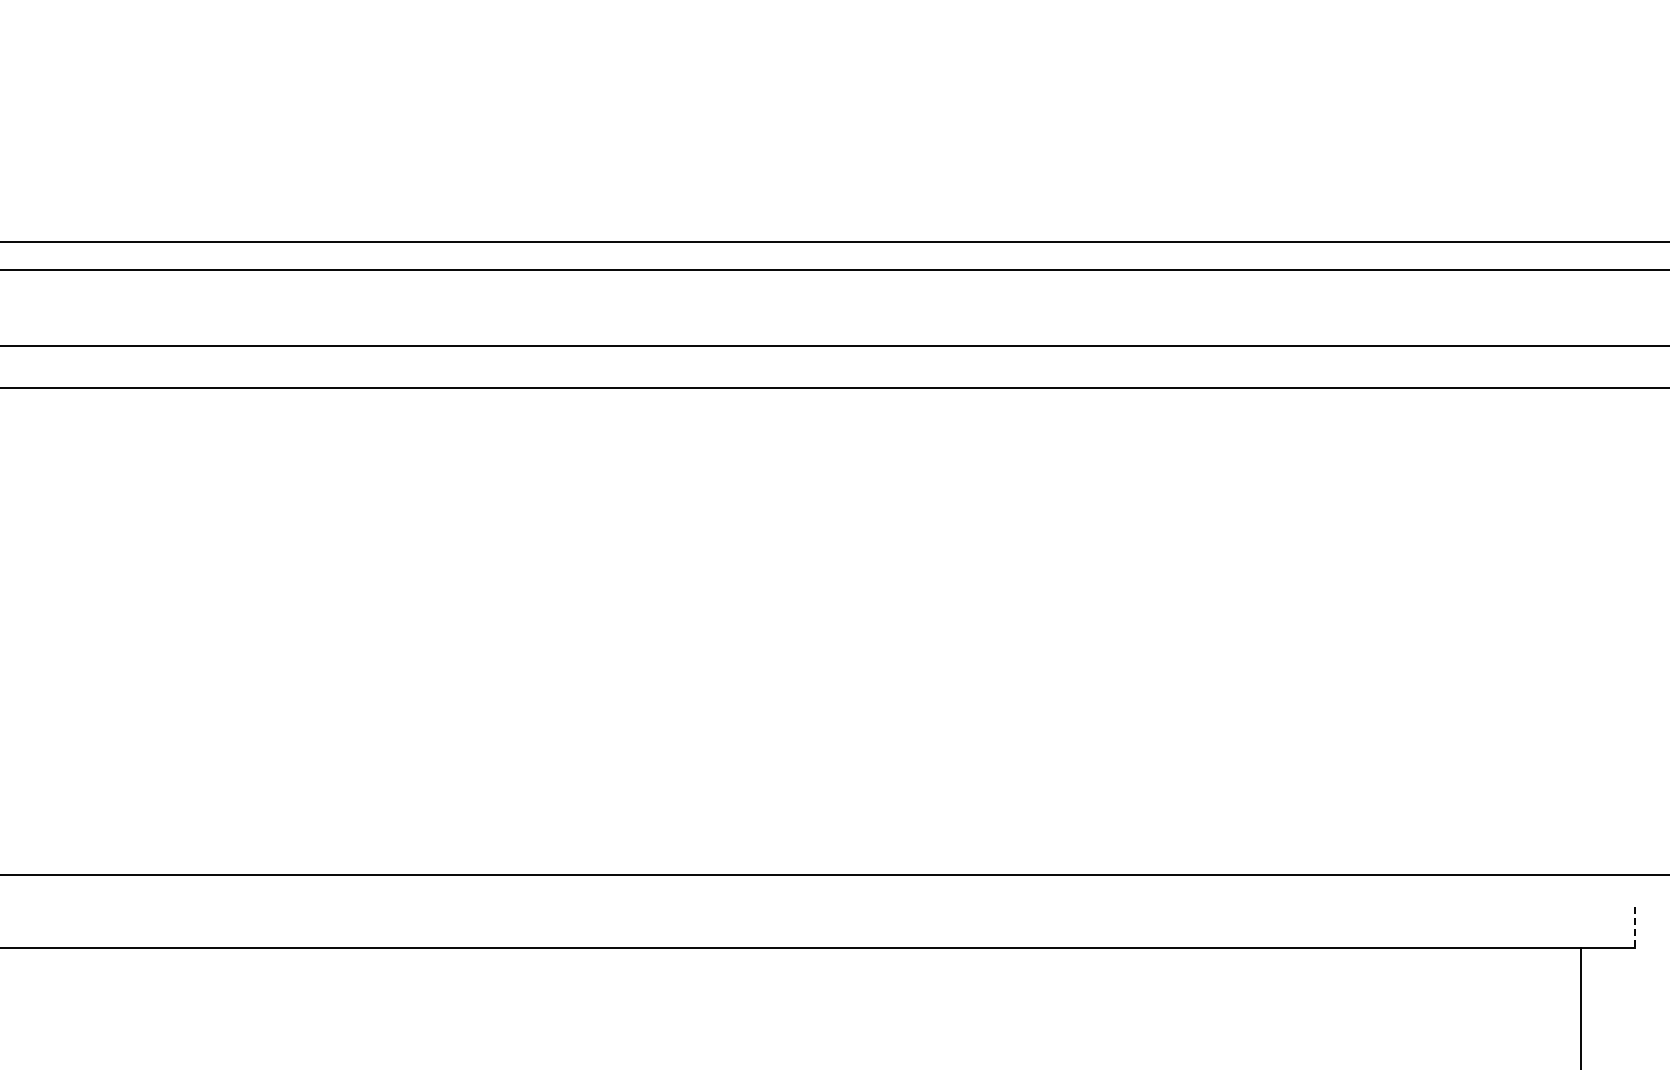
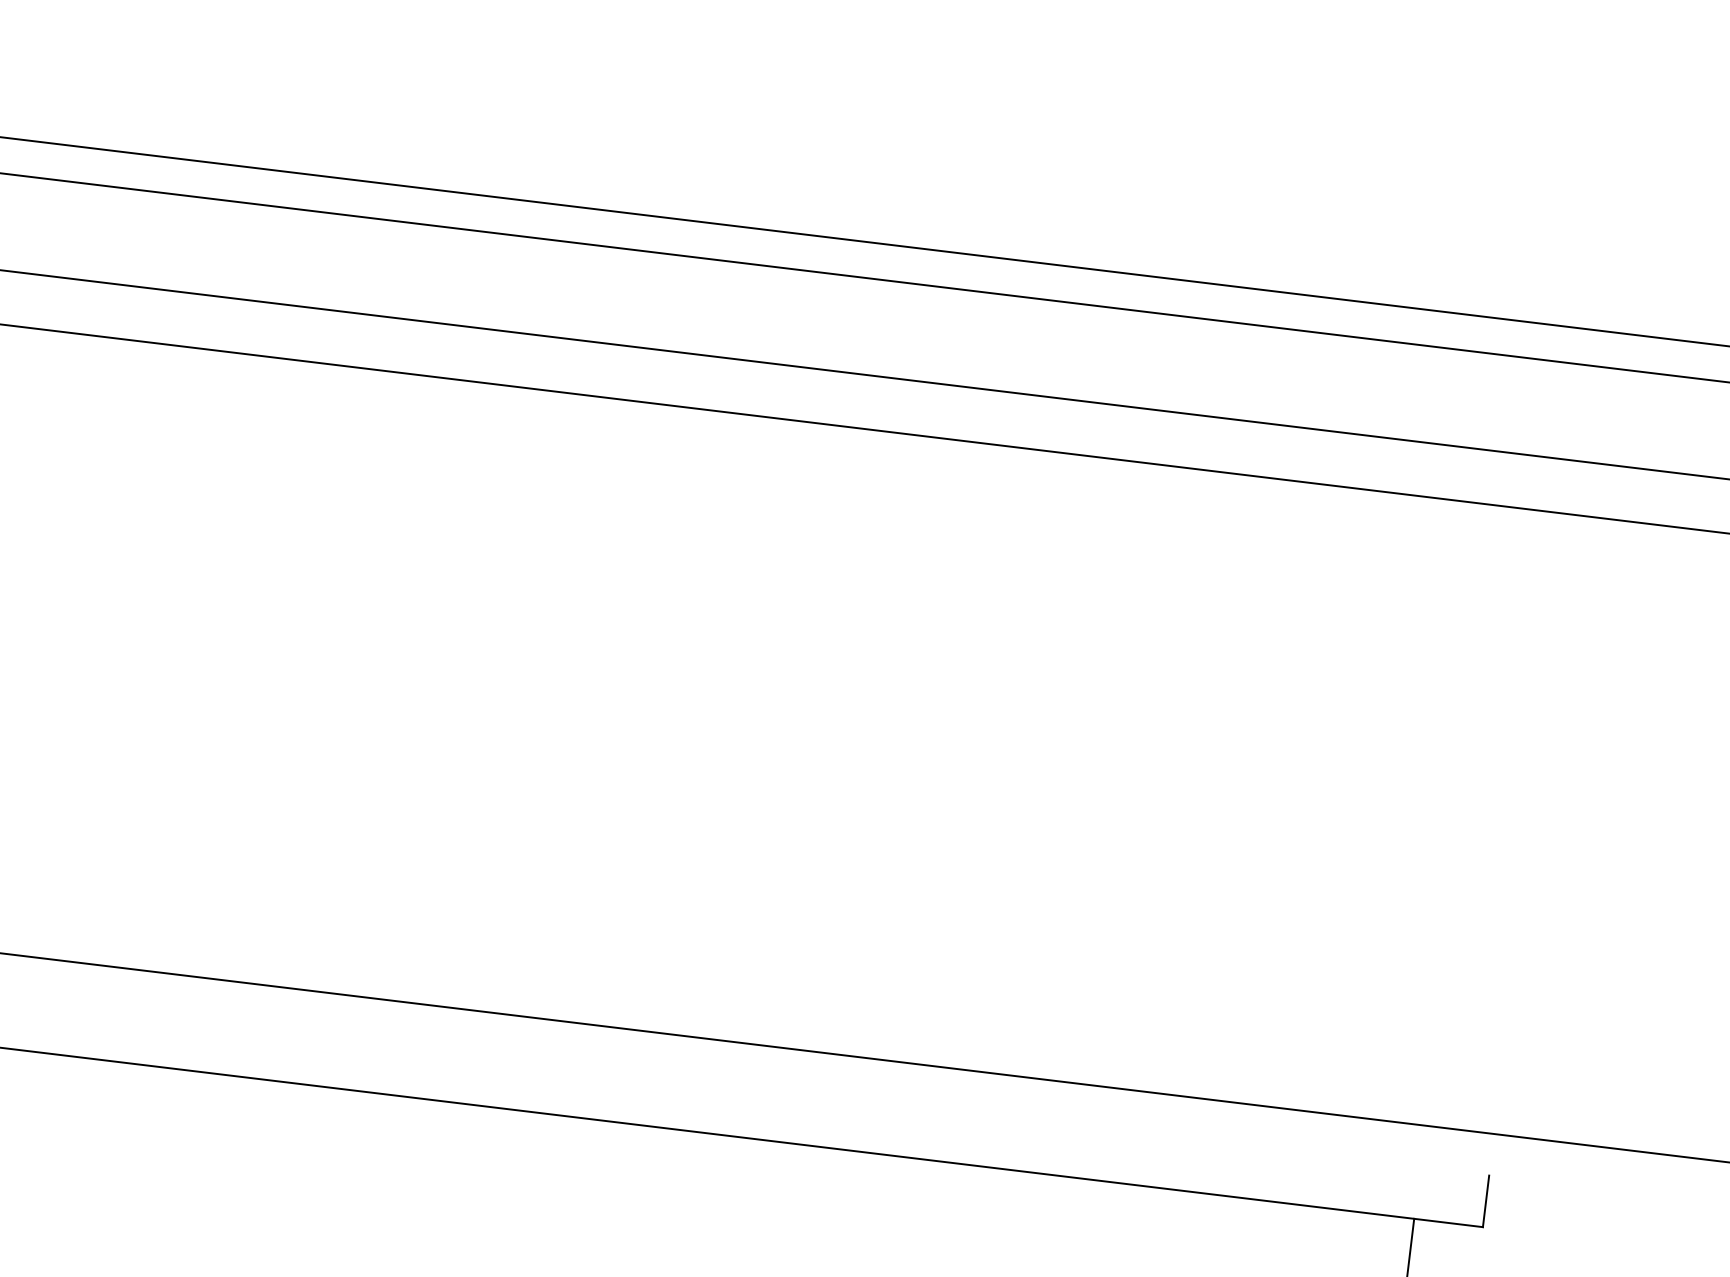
line: (1635, 928) -> (1486, 1202), dashed -> solid

